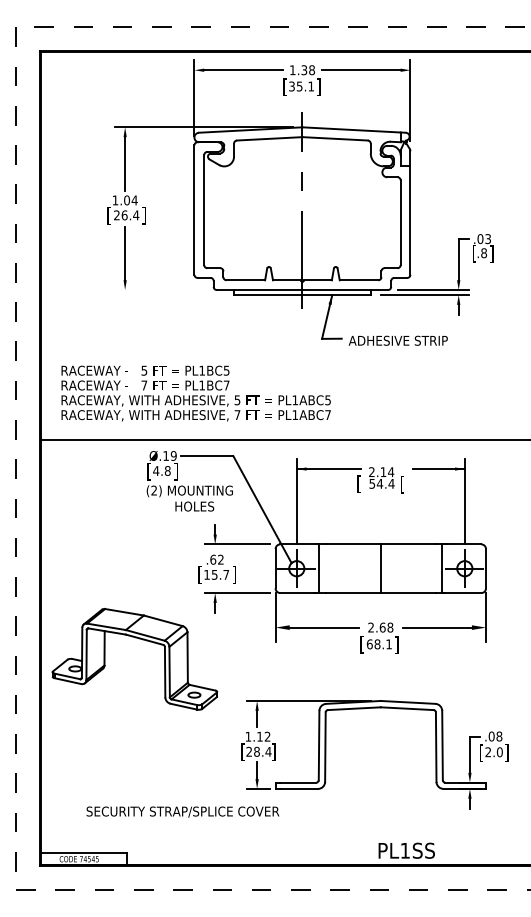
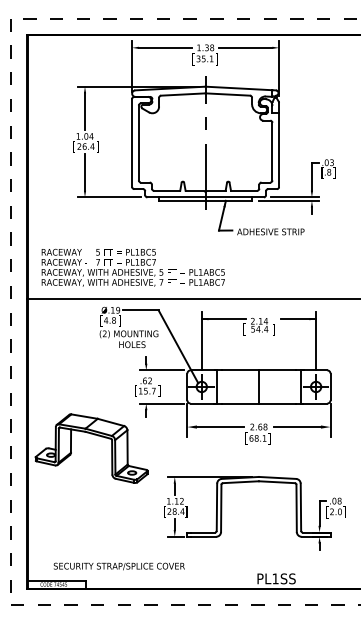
line: (161, 290) -> (109, 197), added
text: (402, 484) -> (273, 329), [ -> ]
text: (181, 812) -> (118, 566), moved

